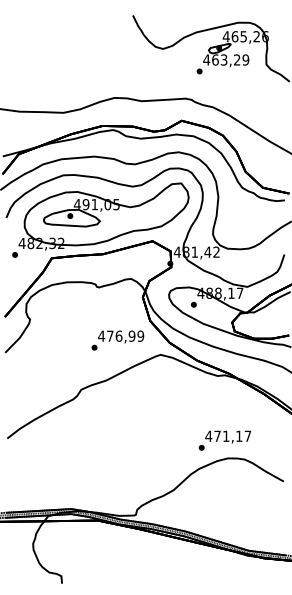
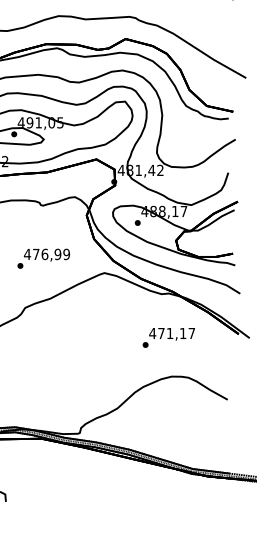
text: (117, 340) -> (43, 258), moved
text: (224, 440) -> (168, 337), moved

